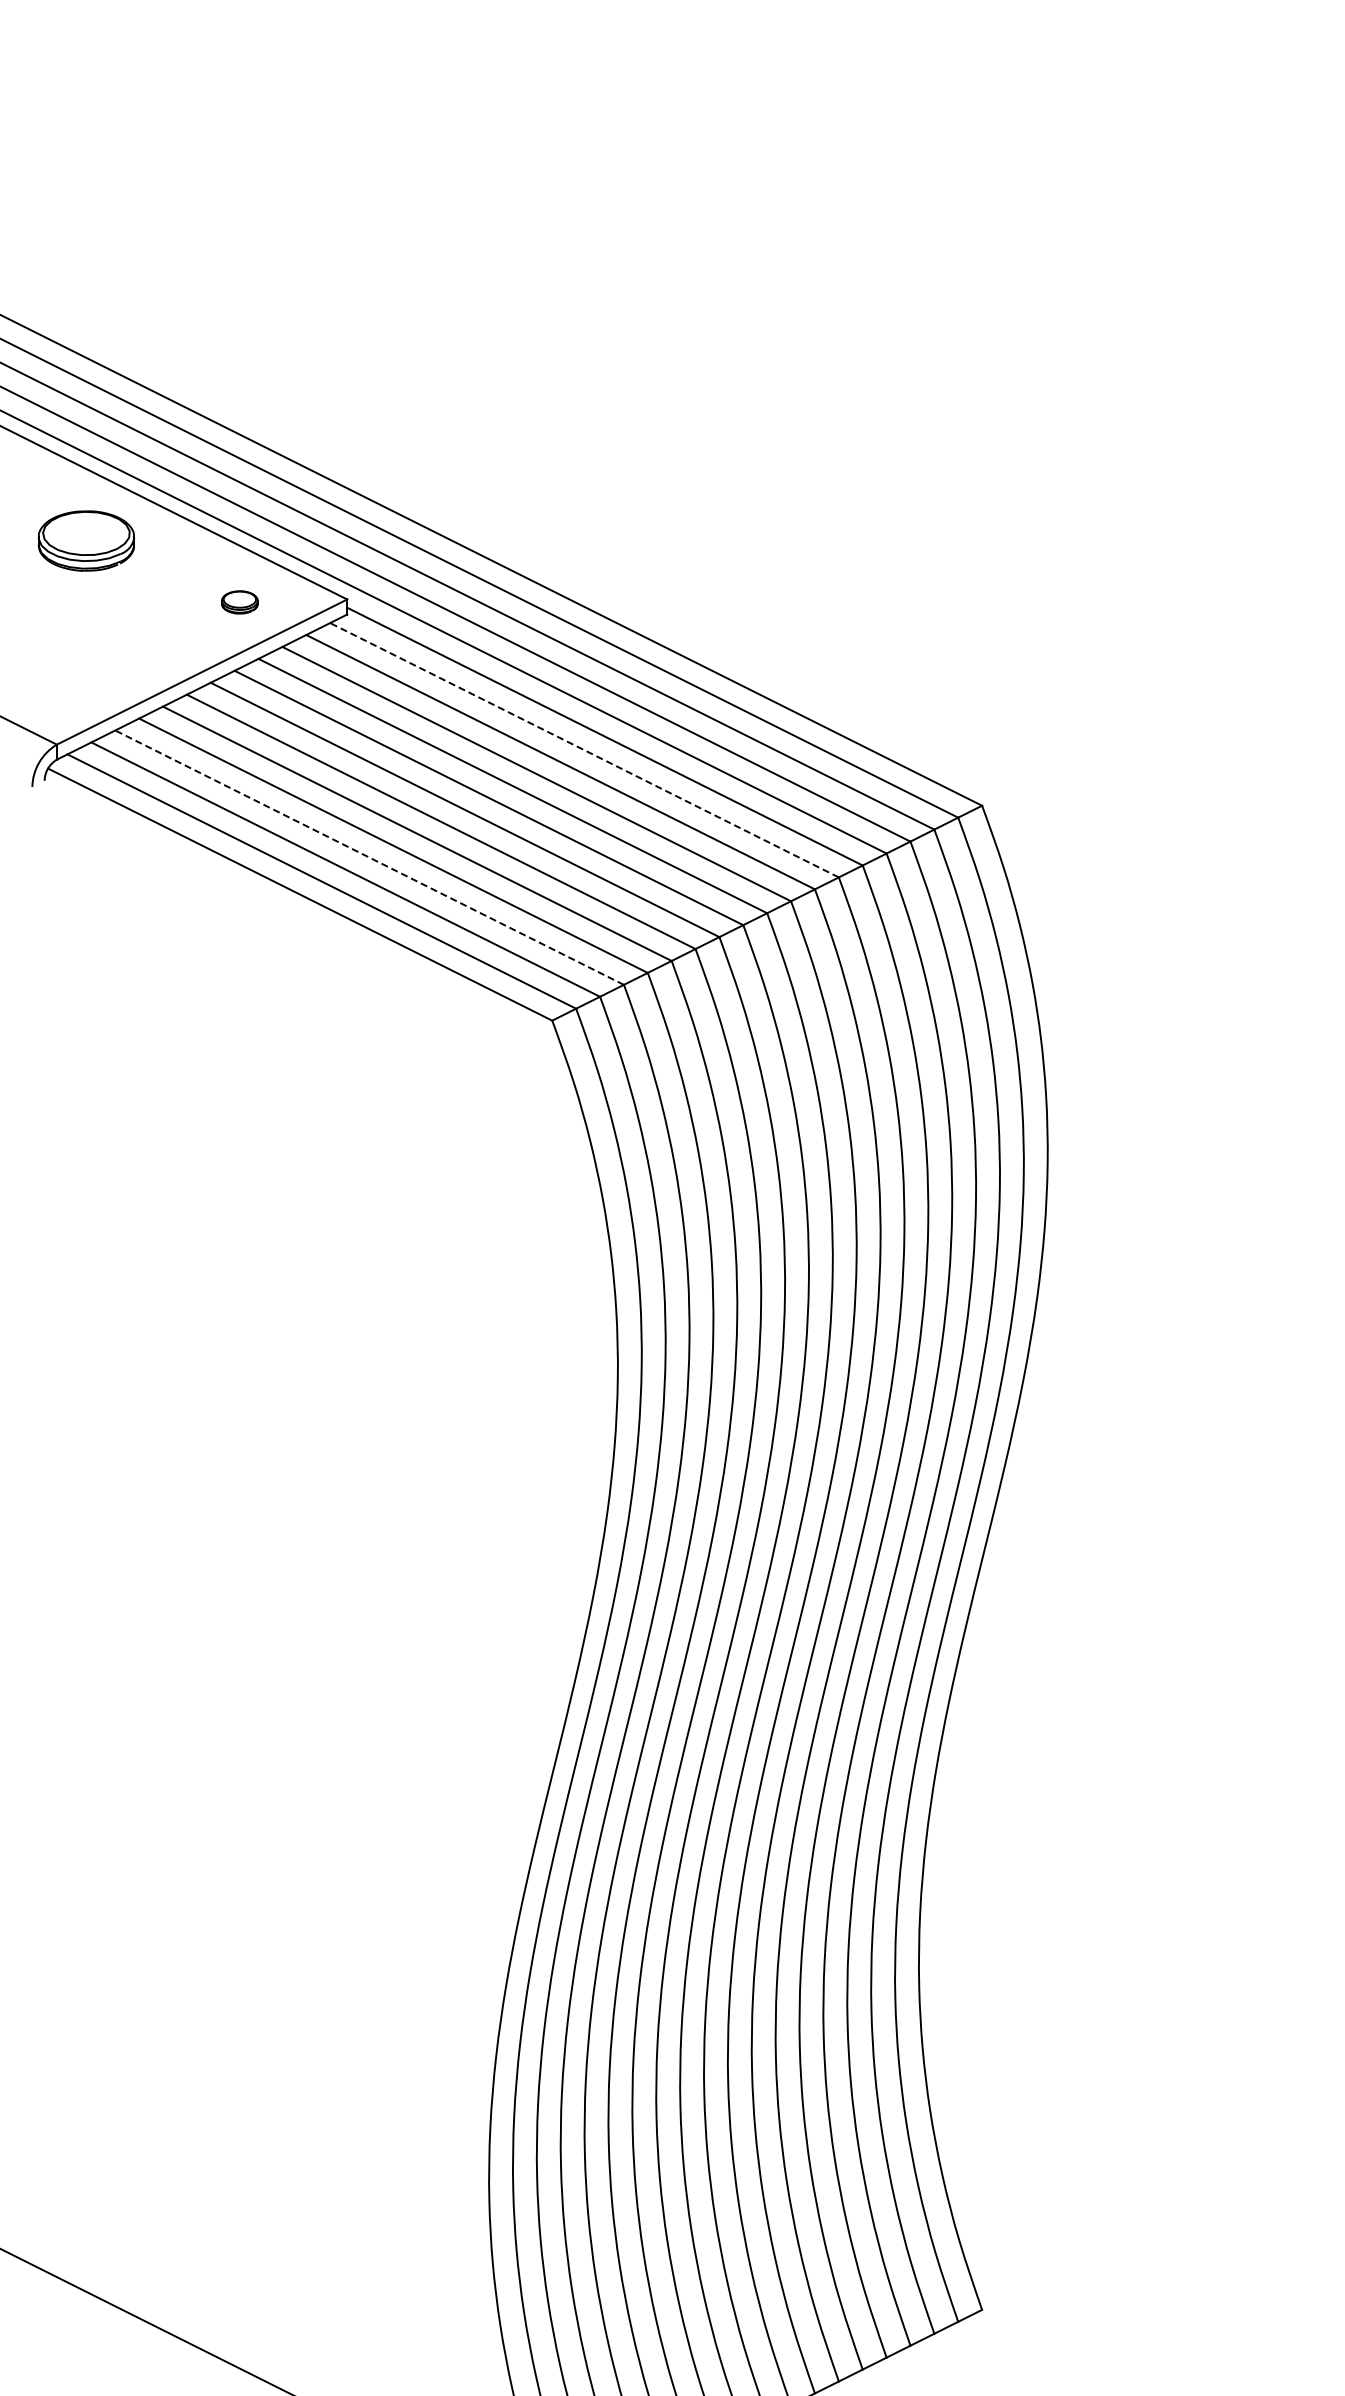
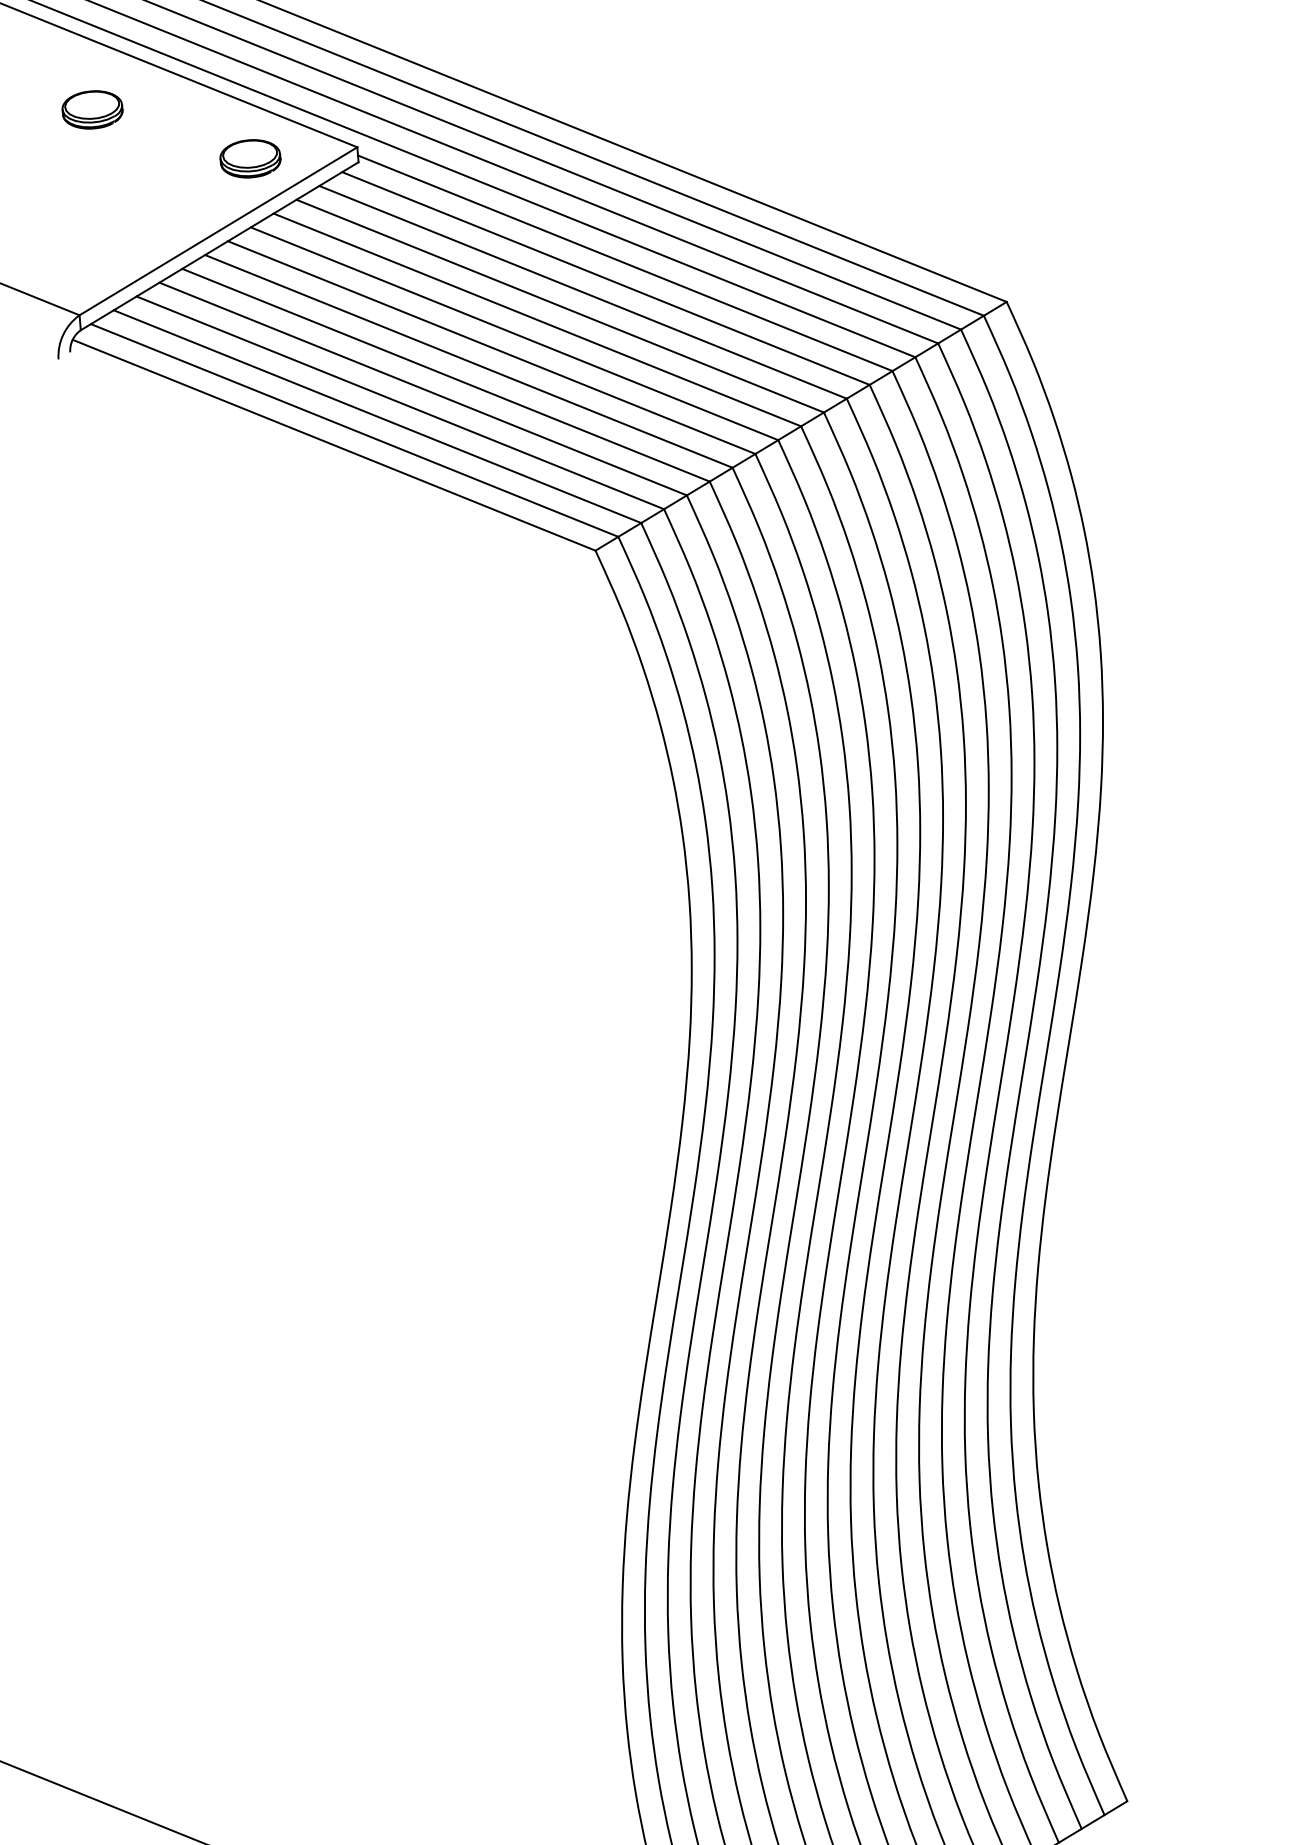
part: (85, 540) -> (91, 109), size x0.62
part: (239, 602) -> (250, 158), size x1.67
line: (584, 750) -> (605, 278), dashed -> solid
line: (369, 857) -> (400, 402), dashed -> solid

